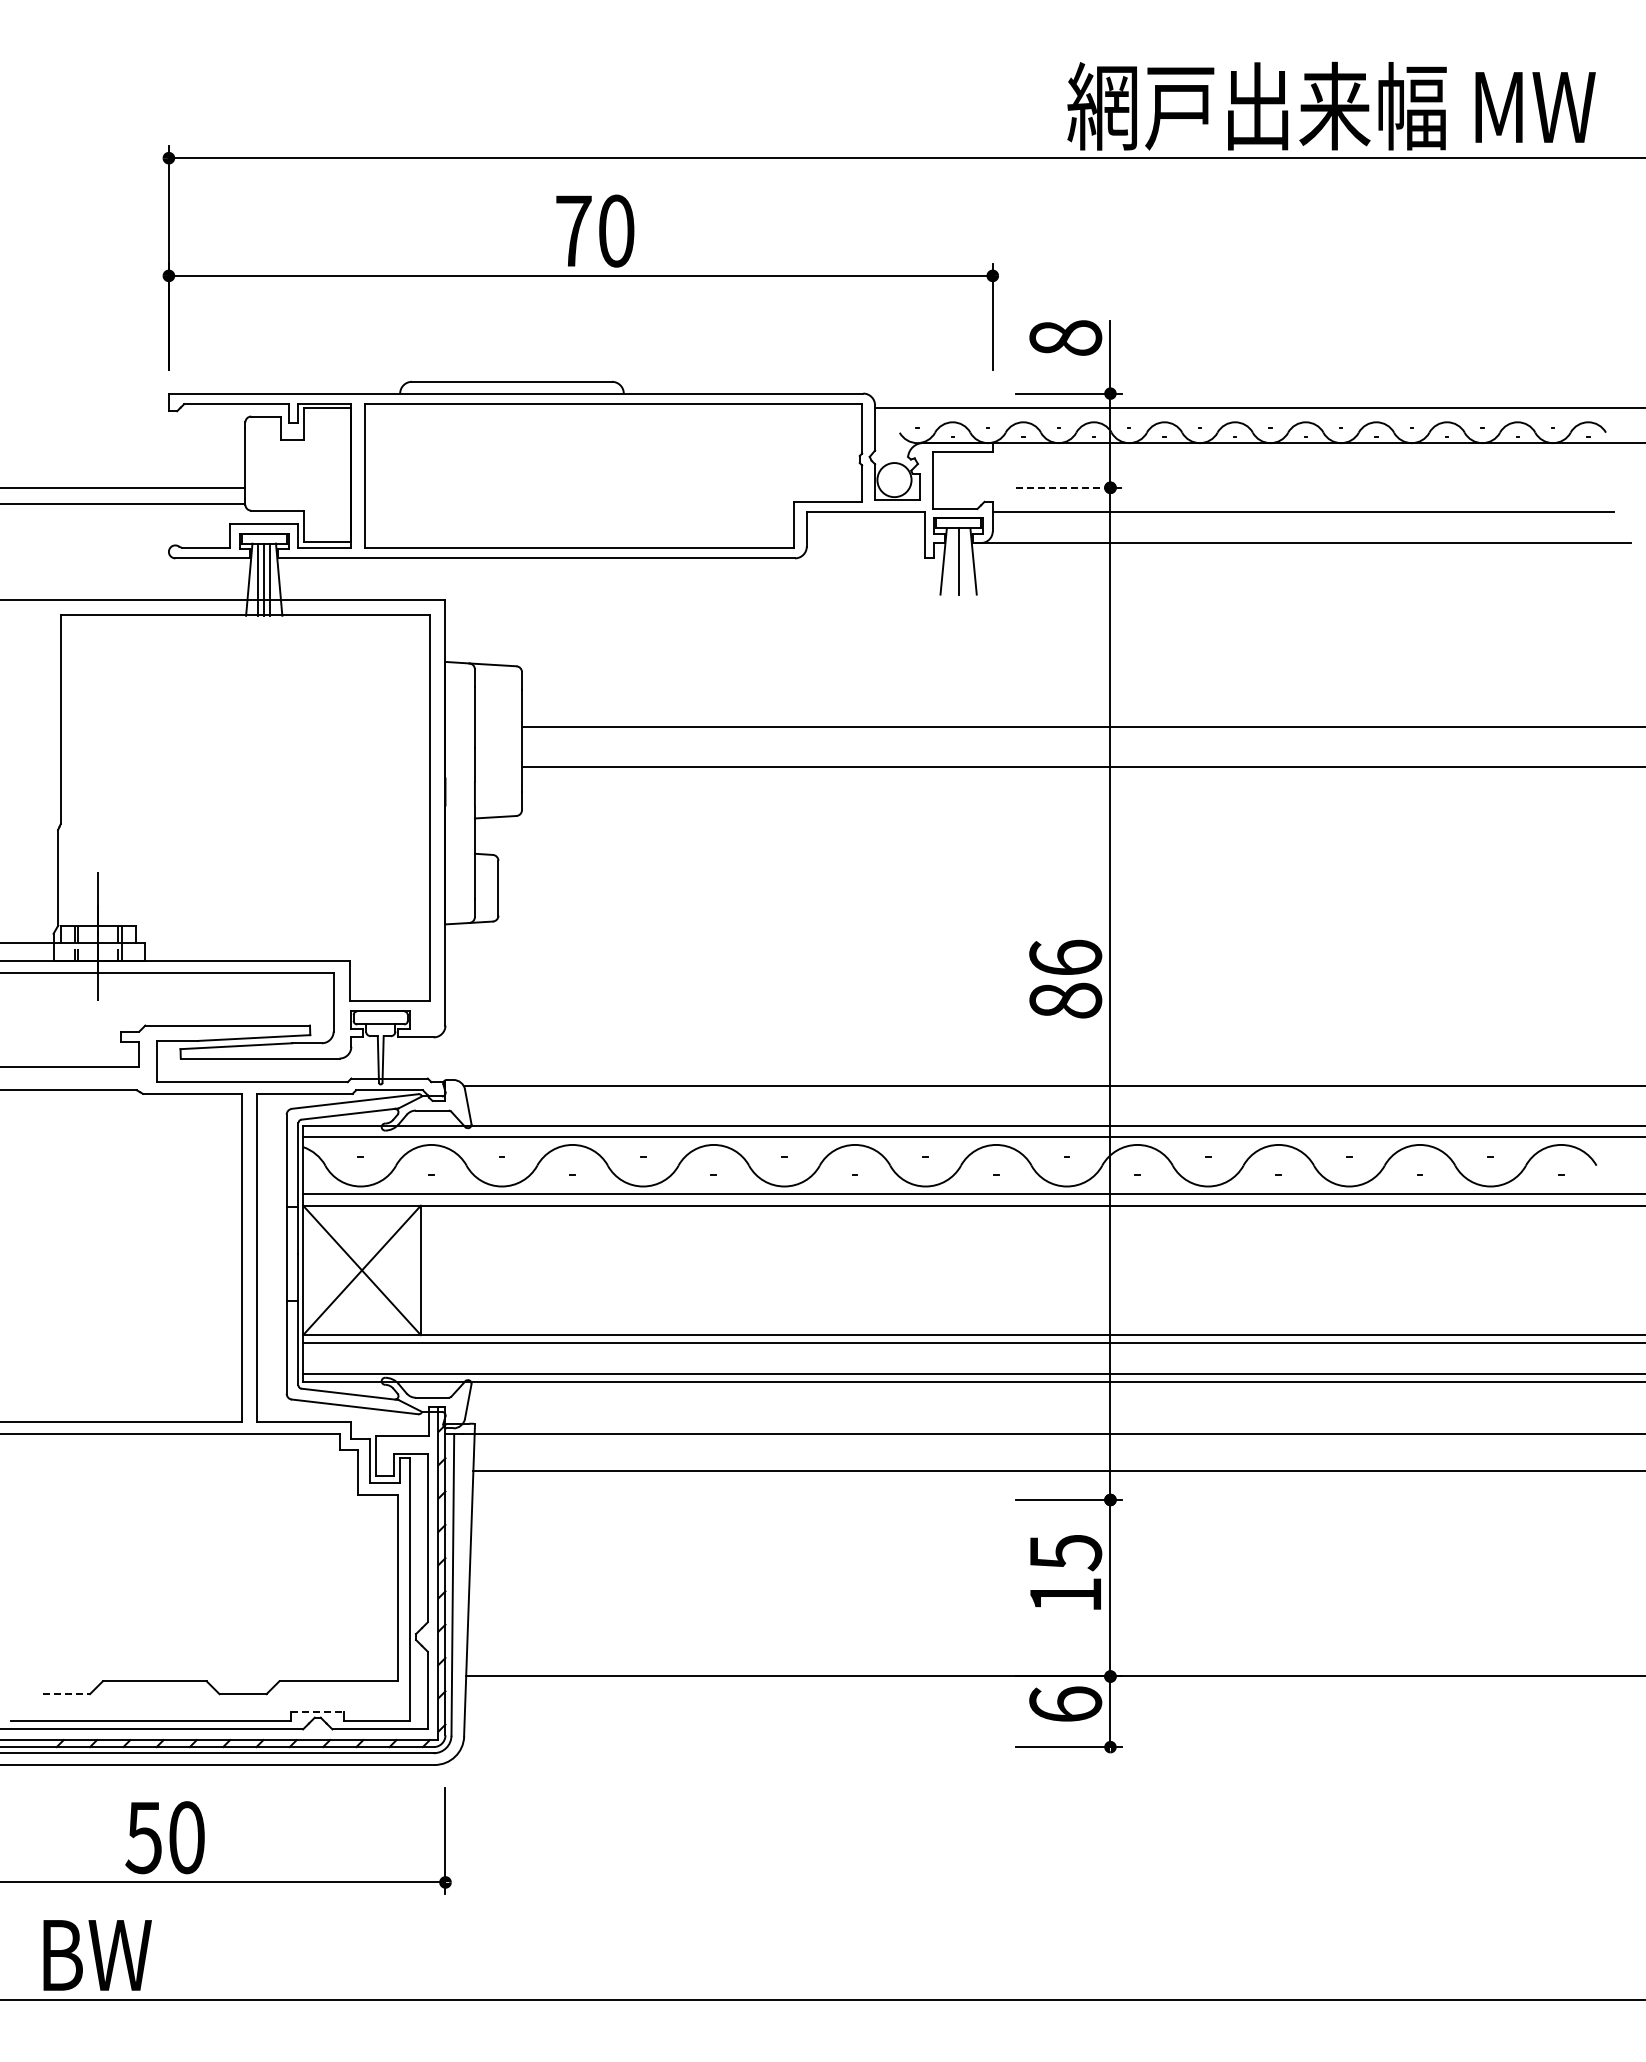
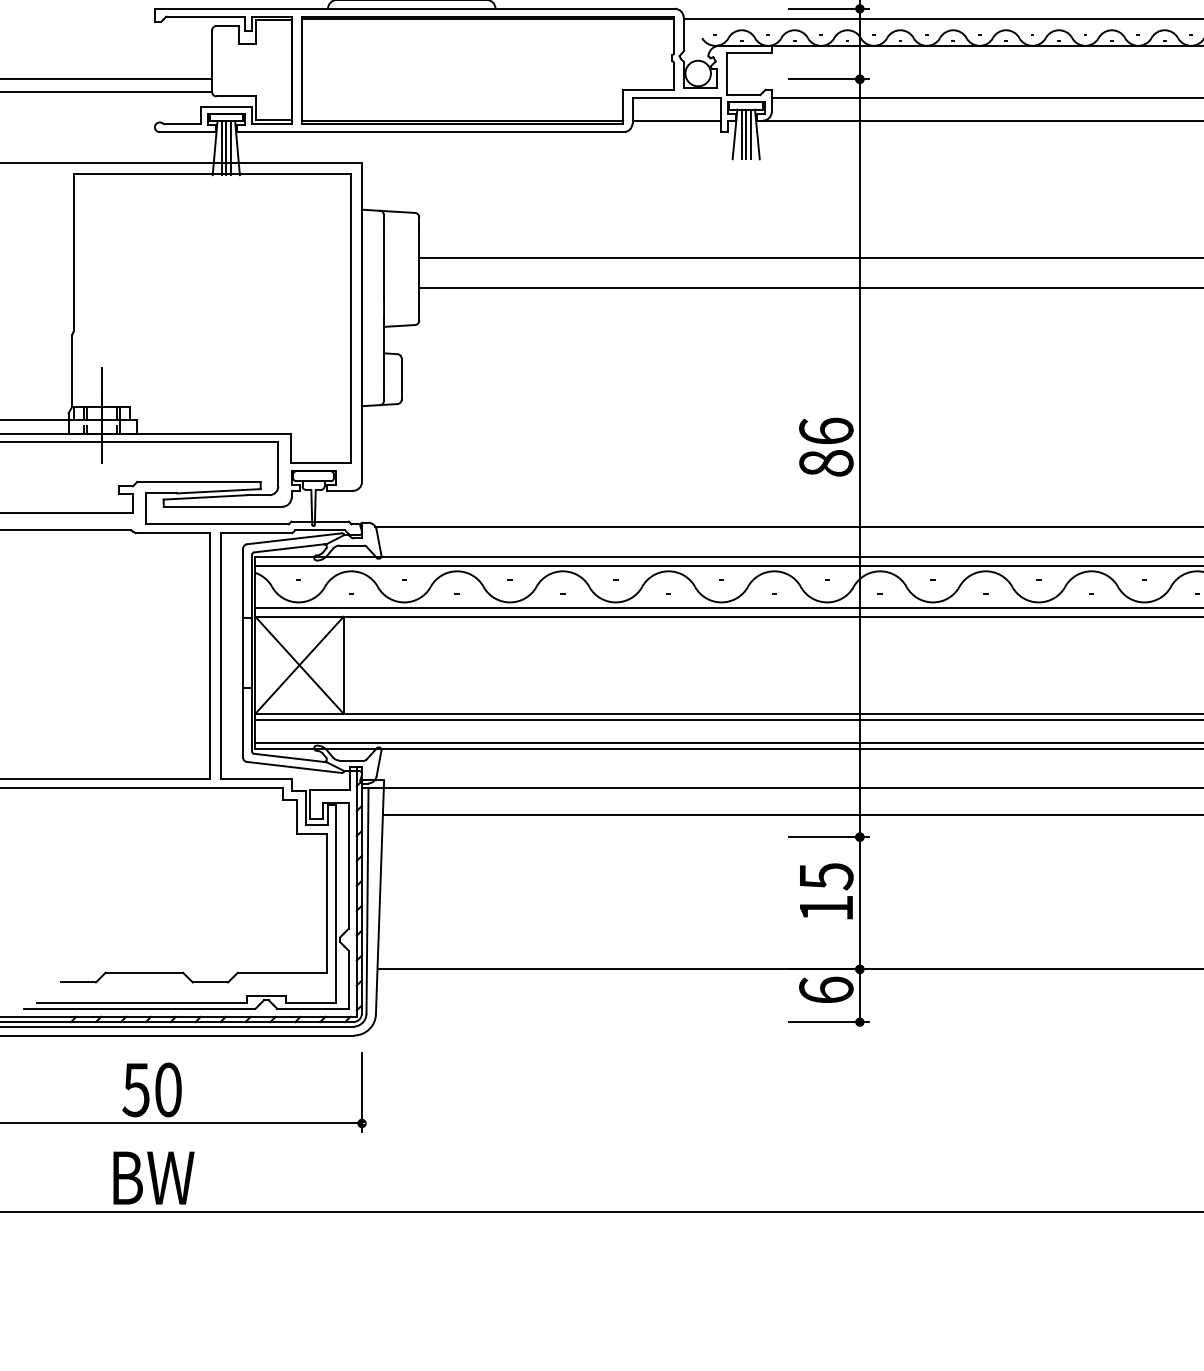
line: (613, 407) -> (487, 19), added
line: (1069, 487) -> (829, 79), dashed -> solid
line: (579, 543) -> (462, 121), added
line: (865, 543) -> (676, 121), added
line: (952, 561) -> (741, 134), added
line: (964, 561) -> (750, 134), added
line: (66, 1694) -> (78, 982), dashed -> solid
line: (318, 1711) -> (266, 995), dashed -> solid
text: (97, 1955) -> (153, 1178), moved

